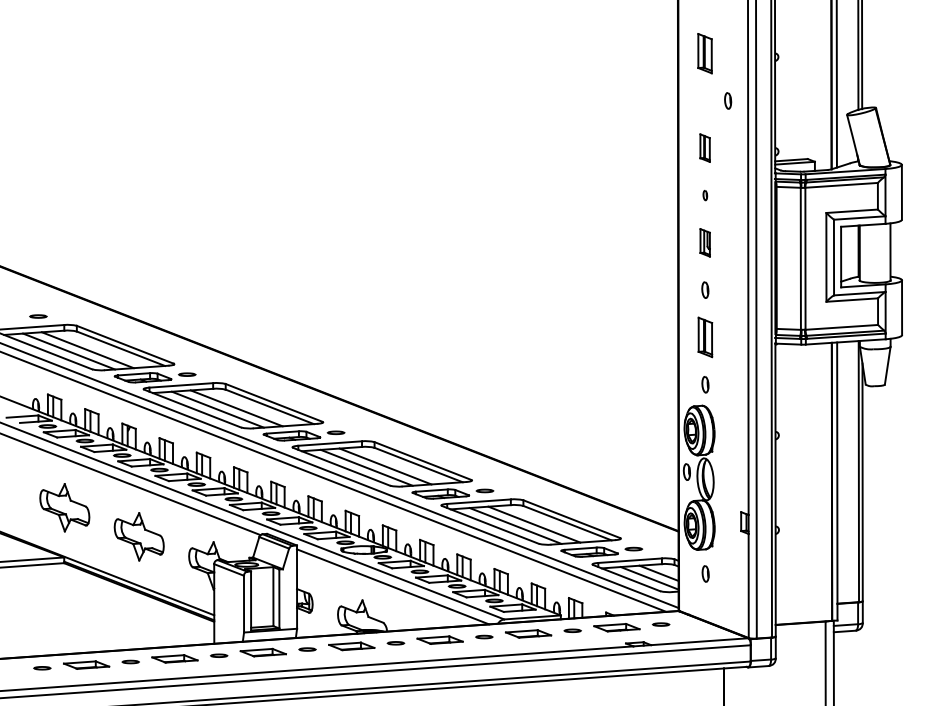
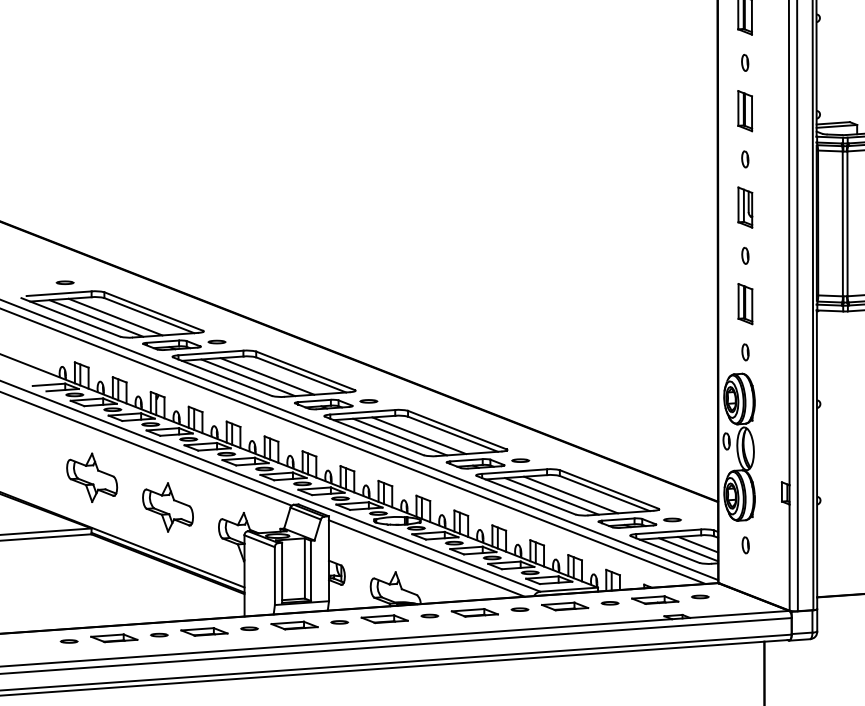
part: (728, 100) -> (745, 62), moved
part: (704, 147) -> (744, 110), size x1.43
part: (705, 195) -> (745, 159), size x1.67
part: (704, 242) -> (744, 207), size x1.43

